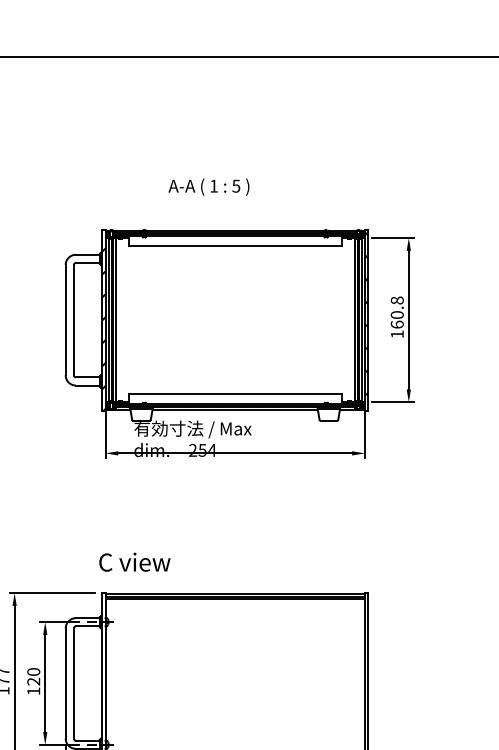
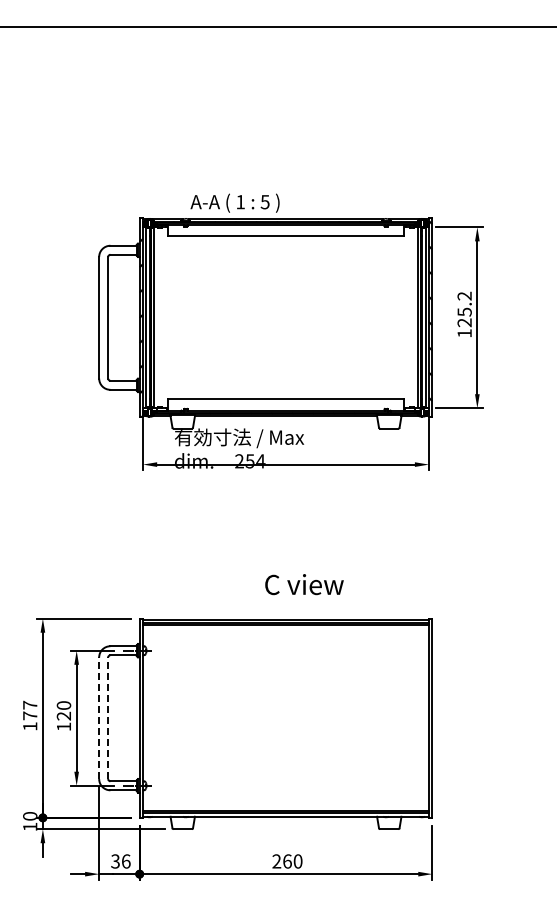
text: (208, 186) -> (234, 202), moved
text: (397, 312) -> (464, 309), 160.8 -> 125.2
text: (134, 562) -> (304, 584), moved
line: (65, 683) -> (99, 718), solid -> dashed
line: (74, 683) -> (108, 718), solid -> dashed

